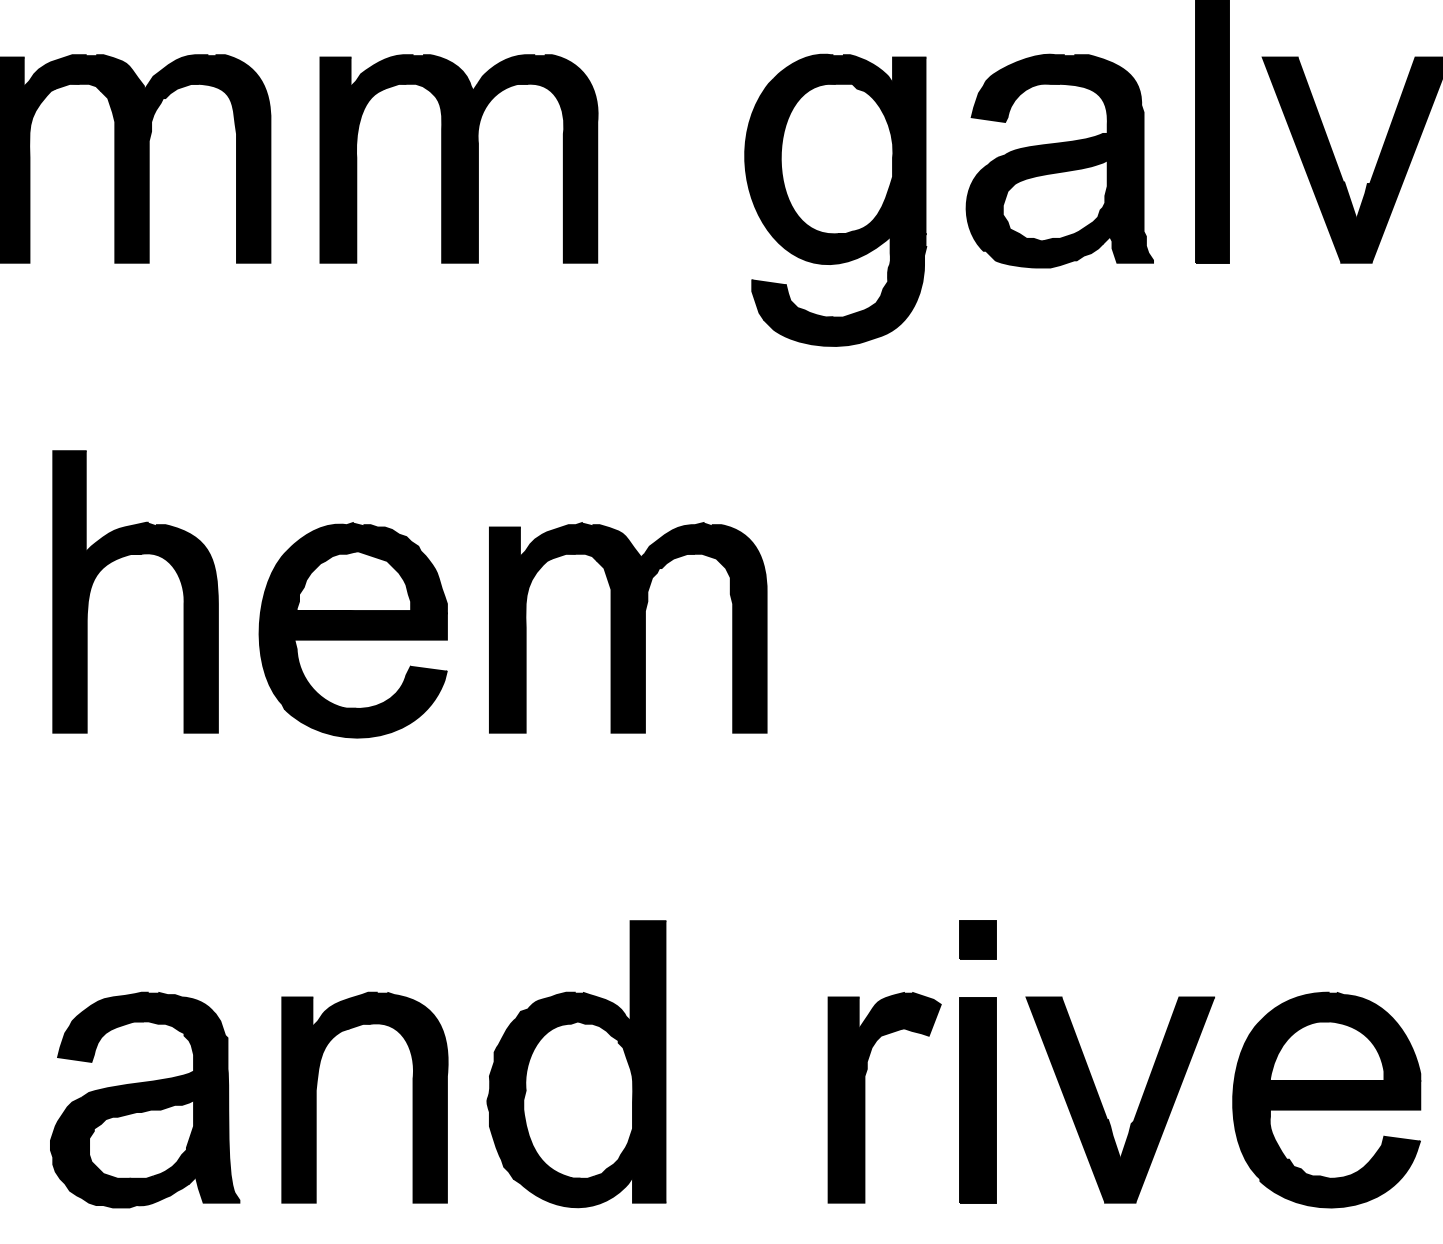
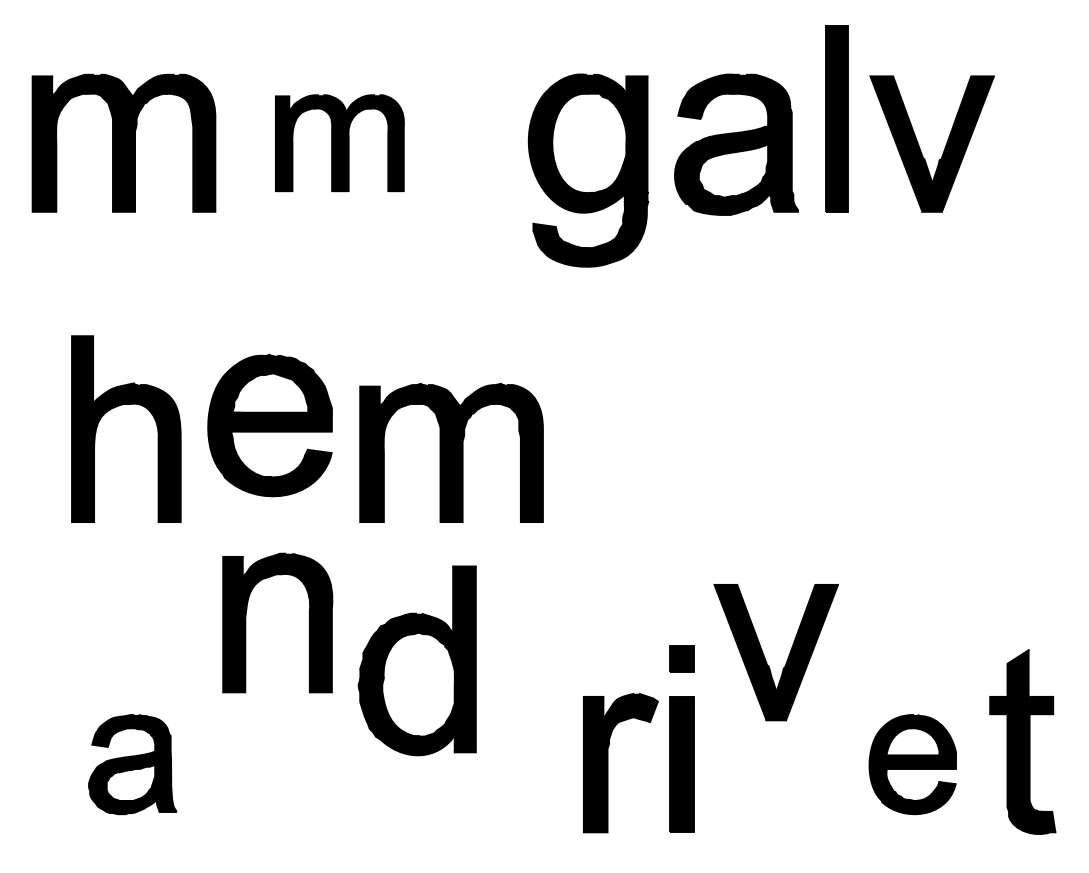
part: (458, 157) -> (339, 142), size x0.7
part: (352, 630) -> (269, 425), moved
part: (575, 1063) -> (416, 660), moved
part: (317, 1096) -> (246, 622), moved
part: (144, 1099) -> (132, 764), size x0.7
part: (1326, 1099) -> (912, 764), size x0.7
part: (1102, 1102) -> (764, 654), moved

